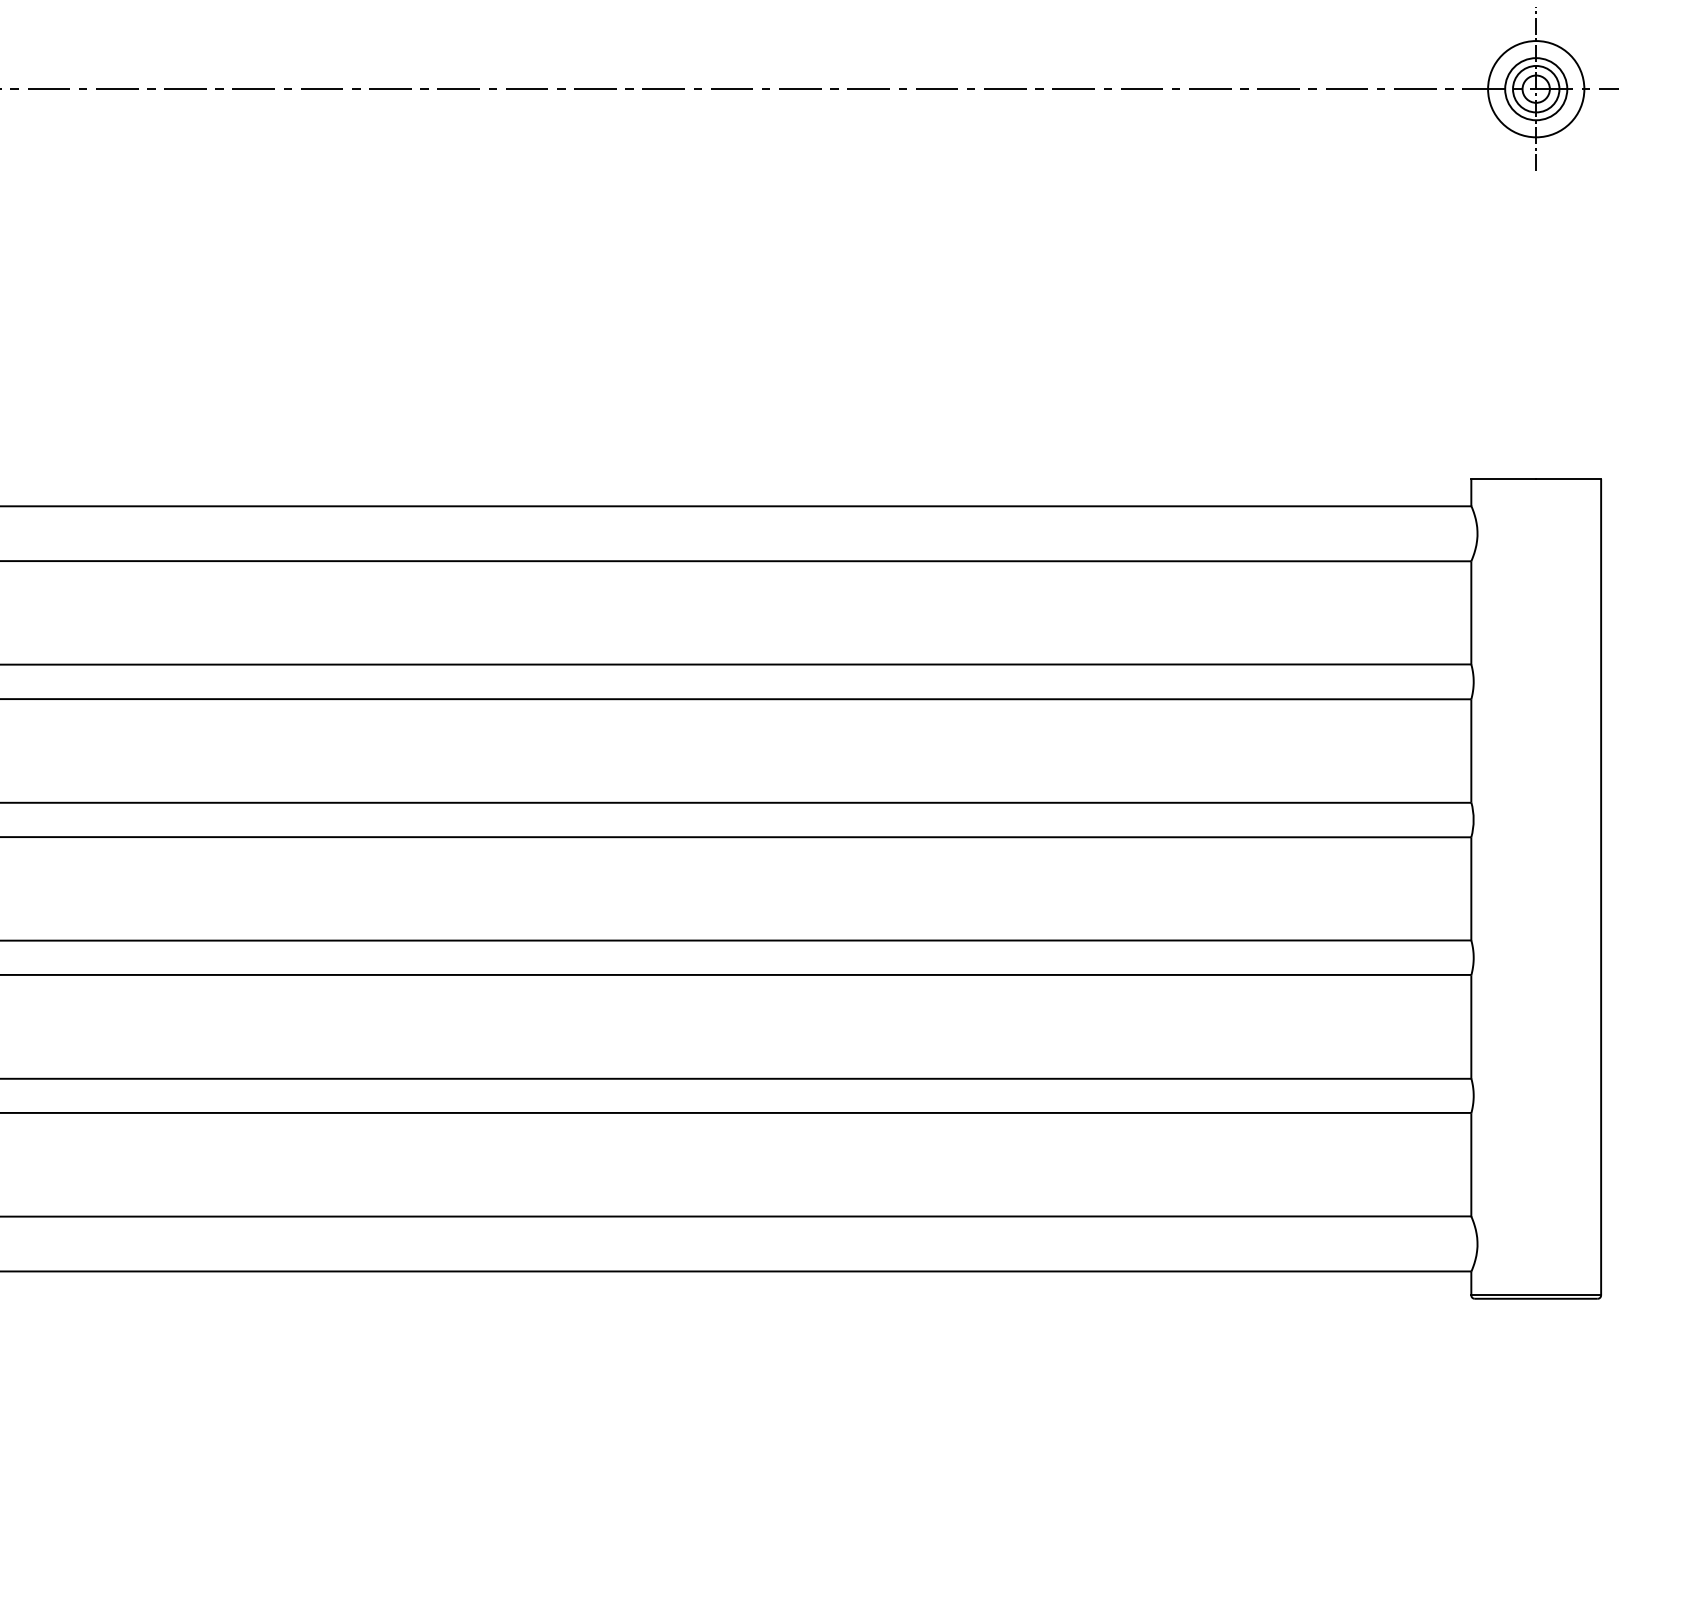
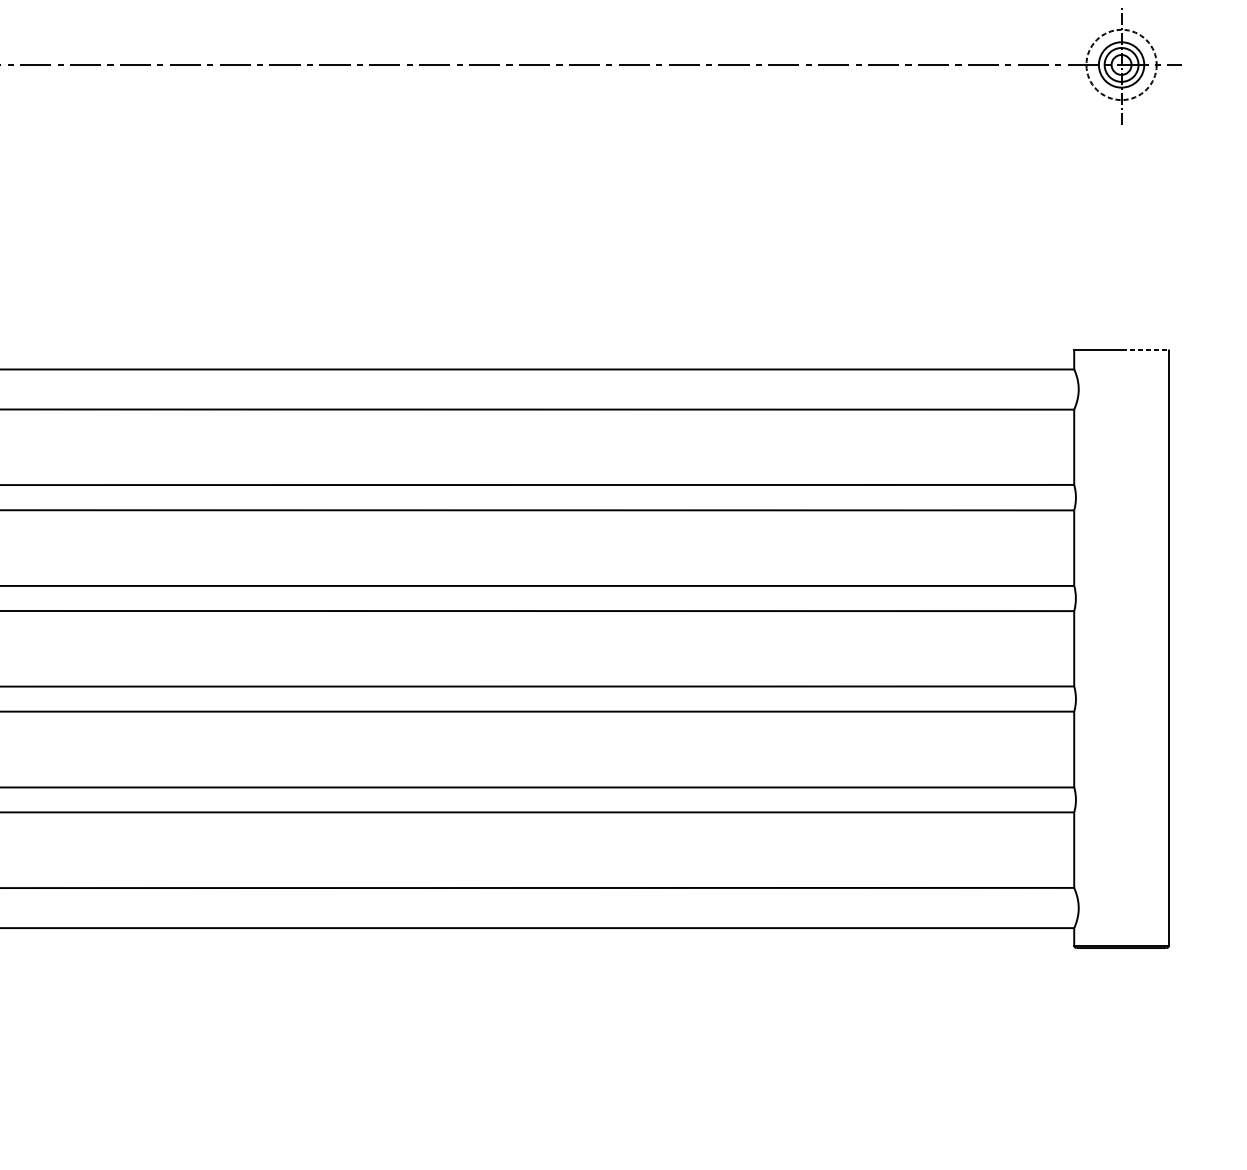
circle: (1536, 89) -> (1121, 65), solid -> dashed
line: (1569, 478) -> (1145, 349), solid -> dashed

